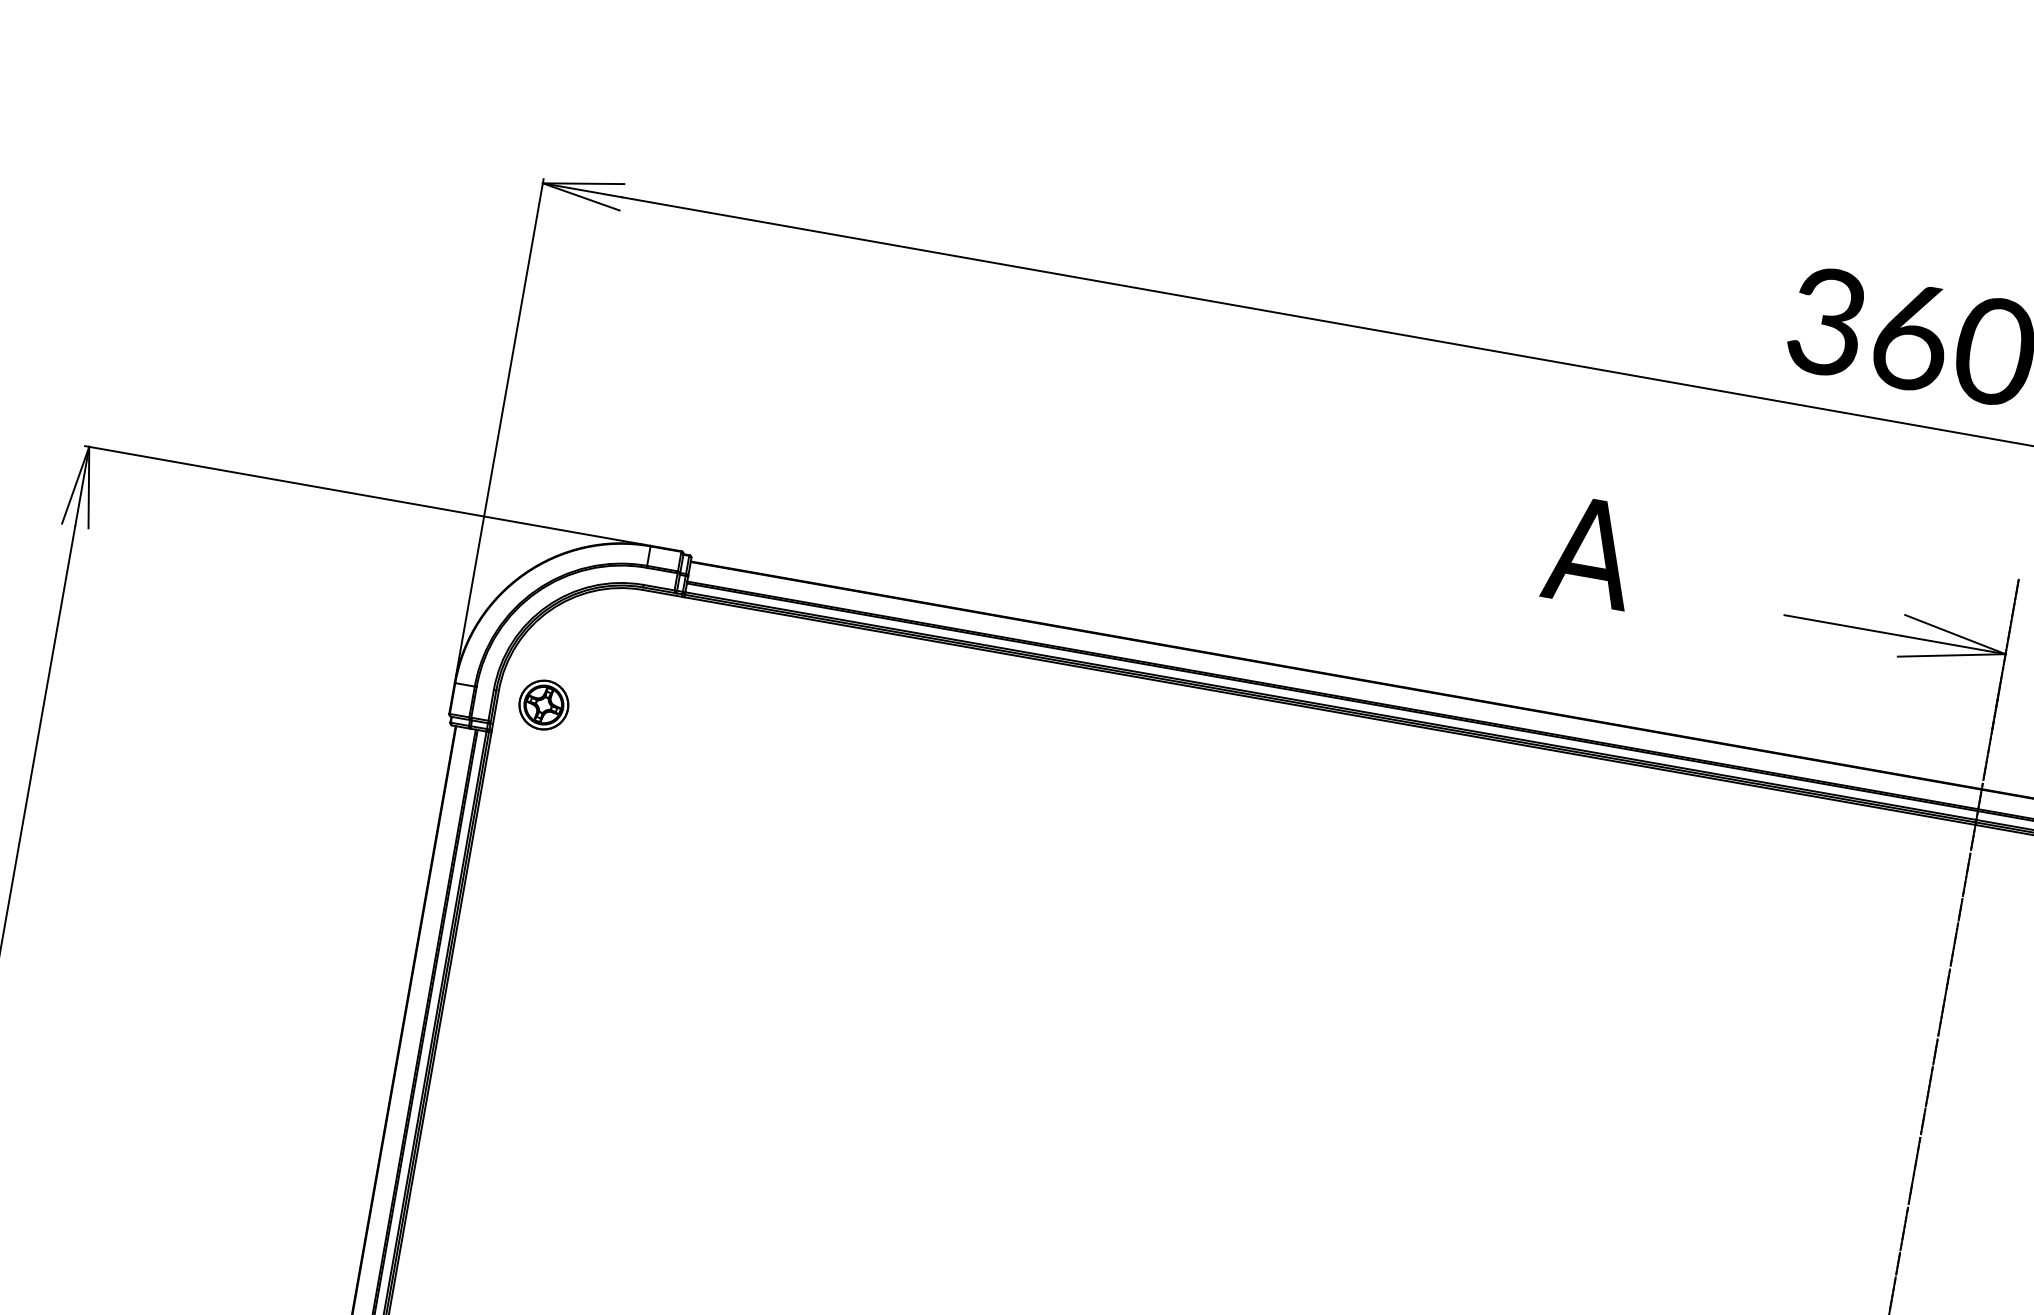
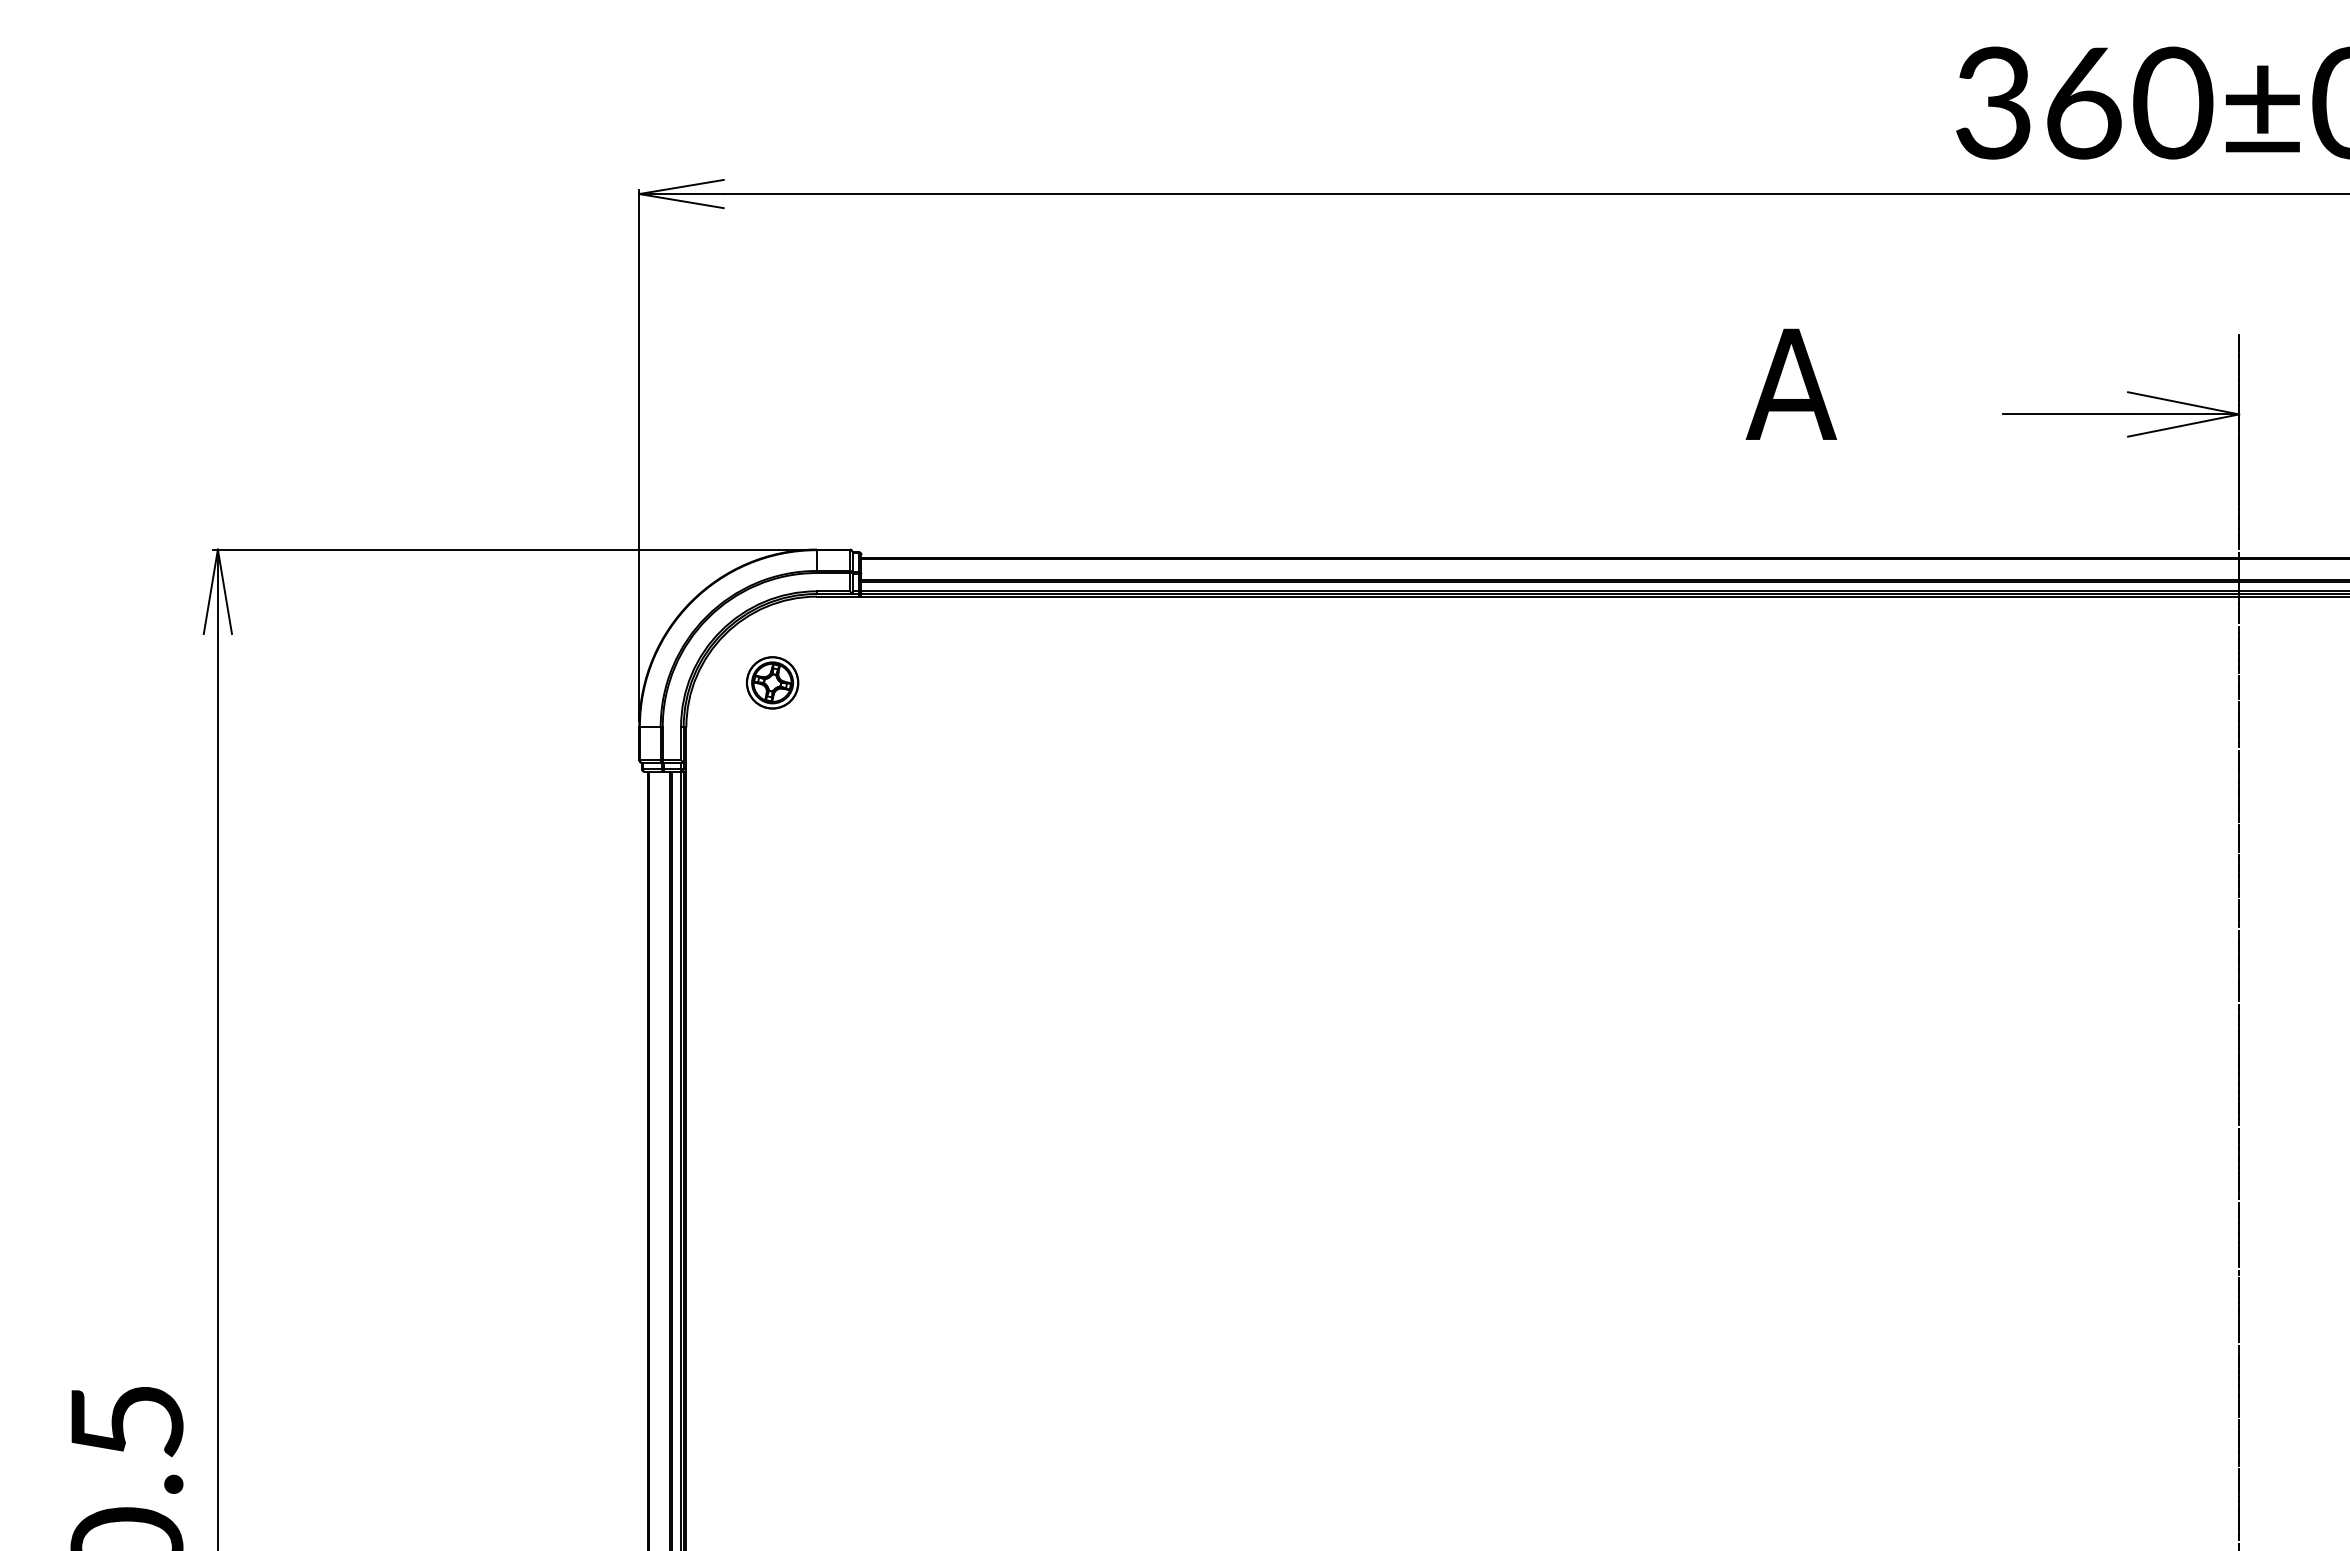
part: (543, 704) -> (772, 682), moved

